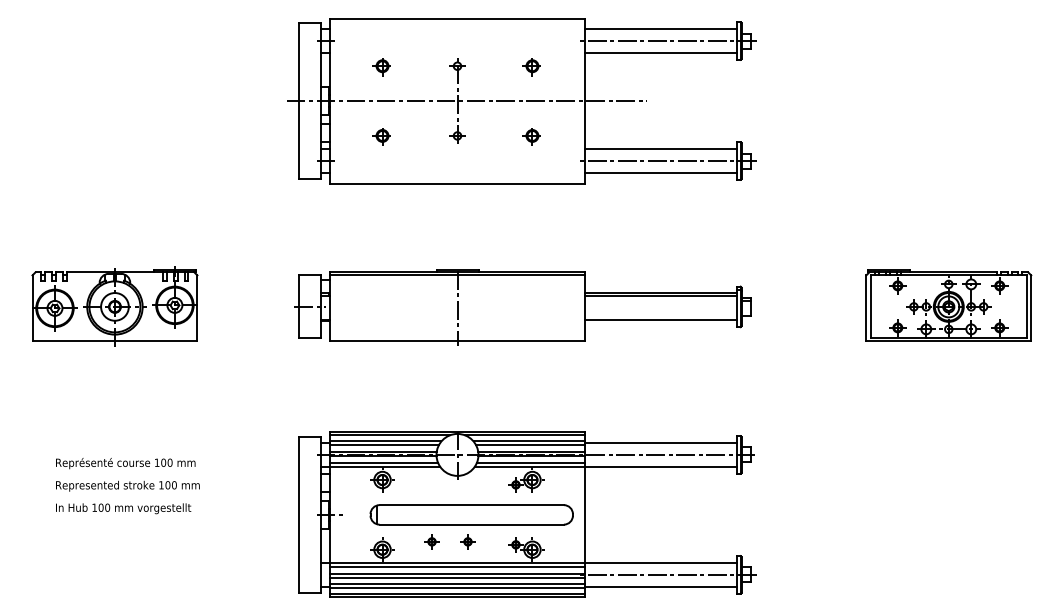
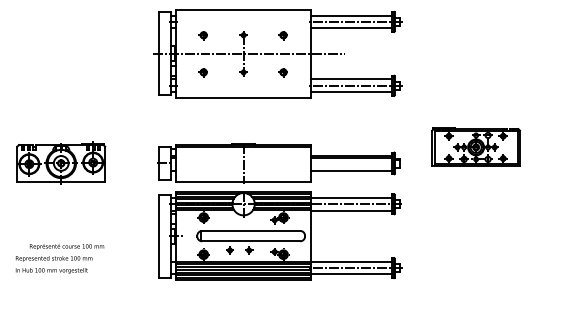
part: (949, 305) -> (476, 146), moved
text: (128, 496) -> (54, 264), moved
part: (526, 513) -> (280, 235), moved

